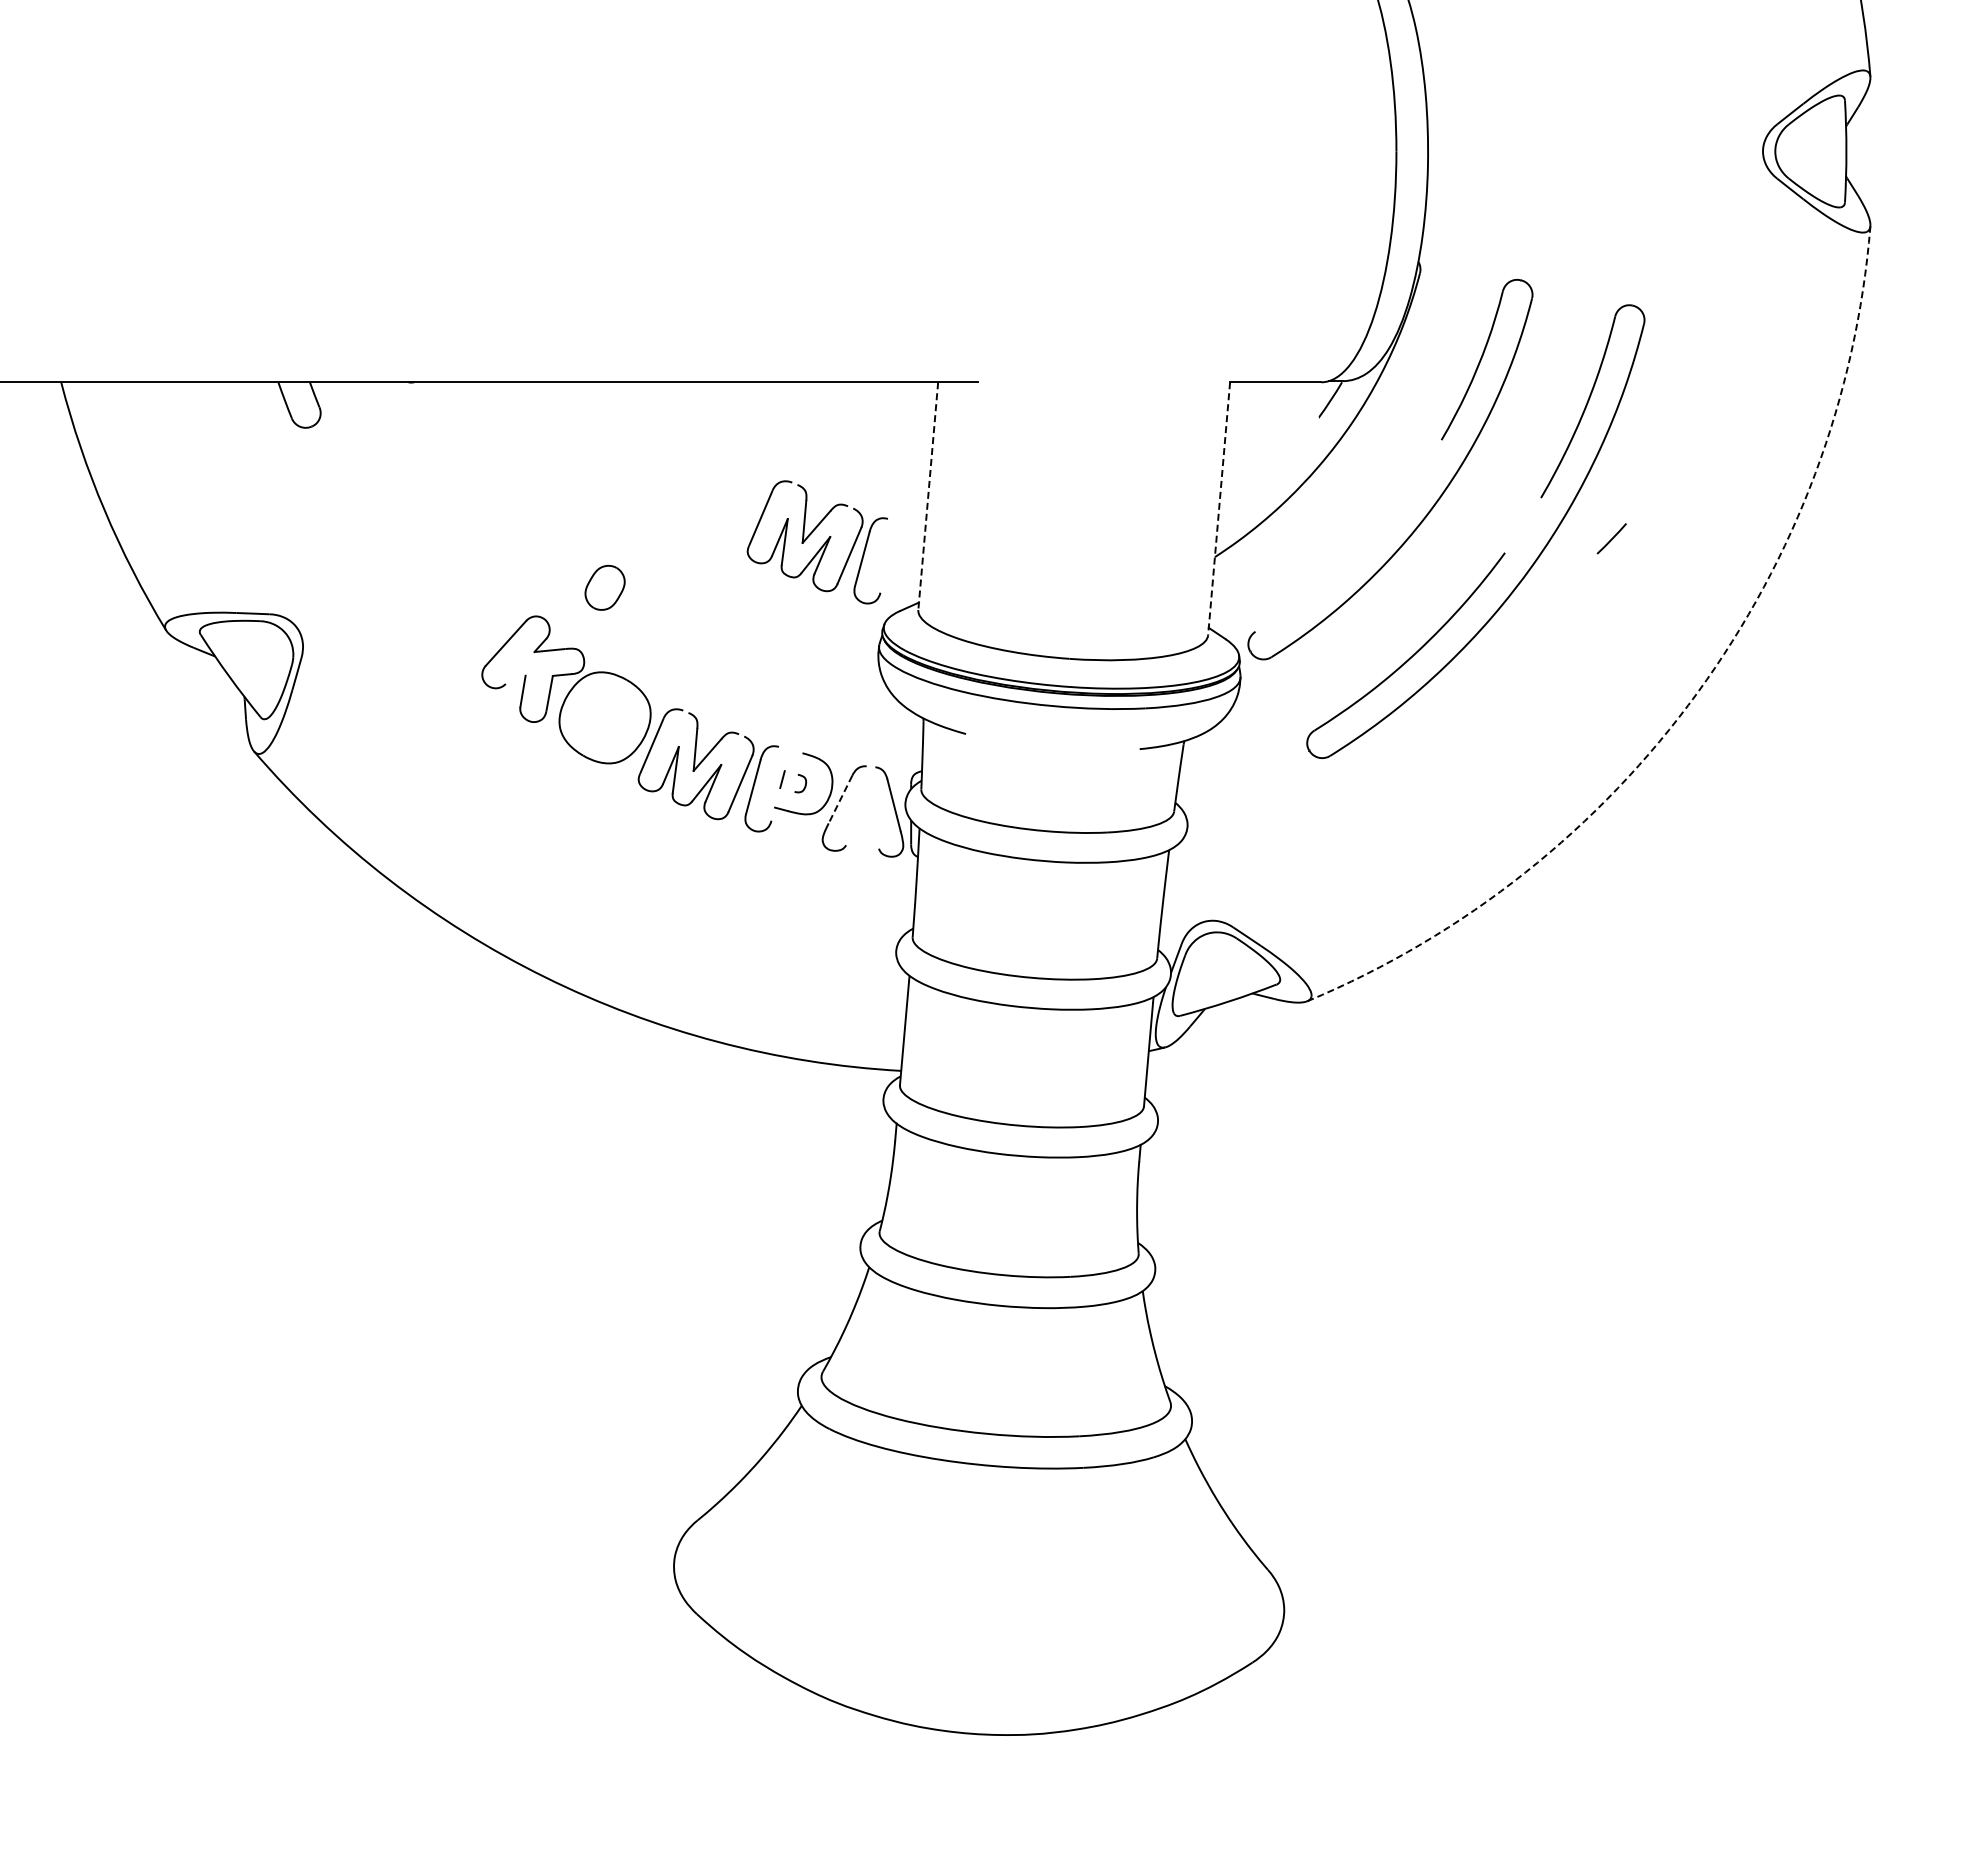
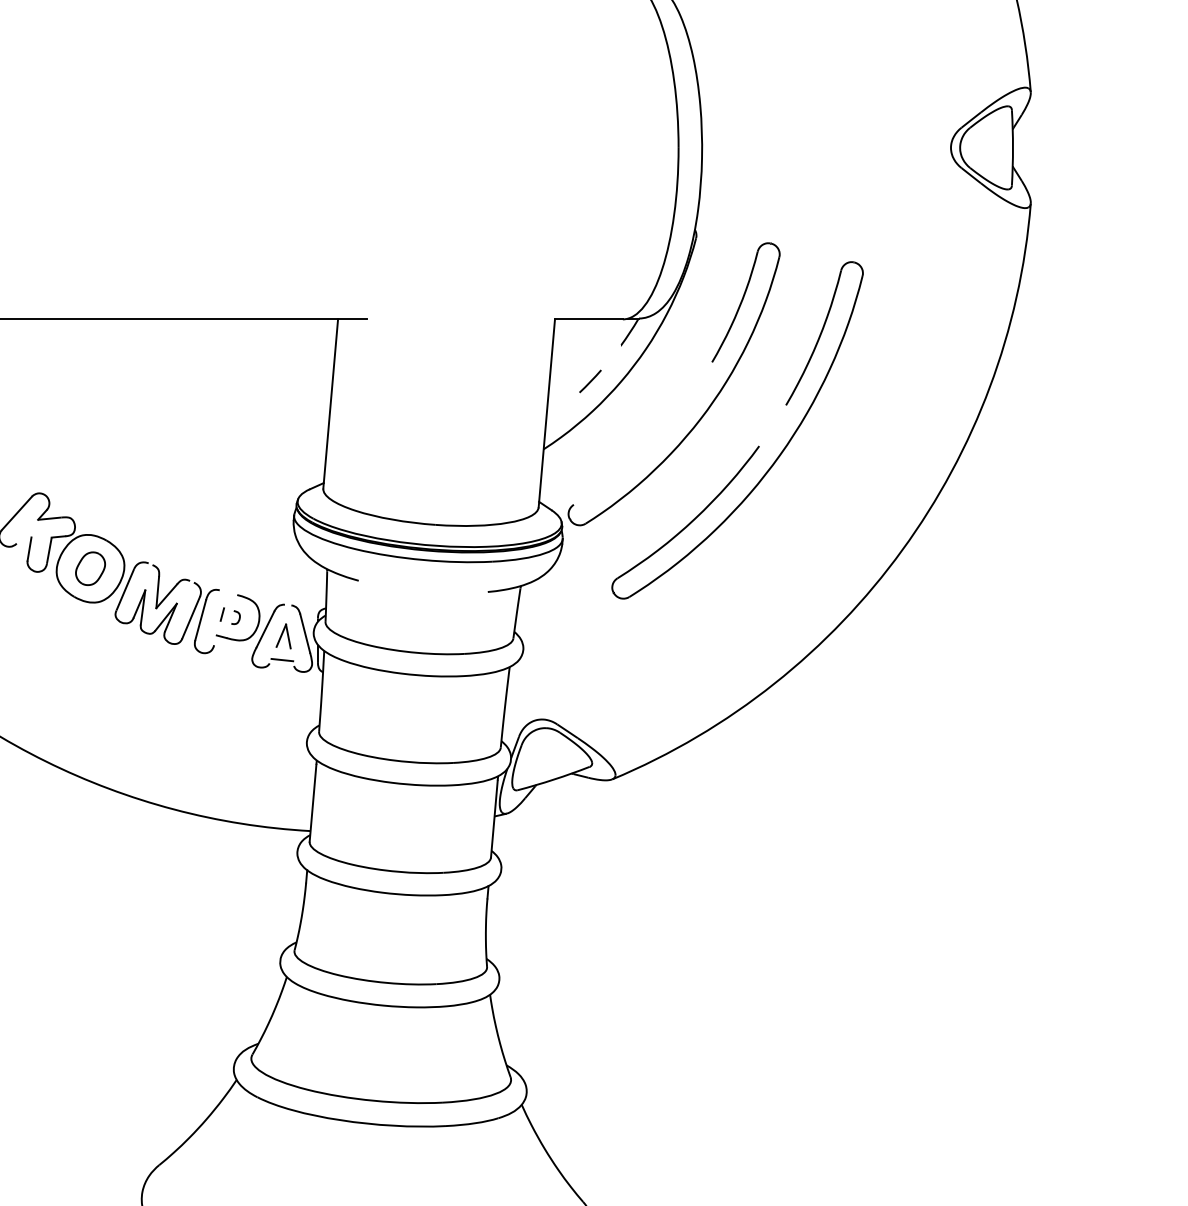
line: (928, 496) -> (330, 404), dashed -> solid
line: (1219, 508) -> (547, 413), dashed -> solid
line: (1611, 538) -> (590, 381), moved
part: (821, 546) -> (251, 441), removed
part: (604, 587) -> (90, 568), moved
arc: (1697, 692) -> (902, 549), dashed -> solid
line: (840, 799) -> (265, 629), dashed -> solid
part: (864, 808) -> (283, 636), added
line: (862, 840) -> (281, 659), added

